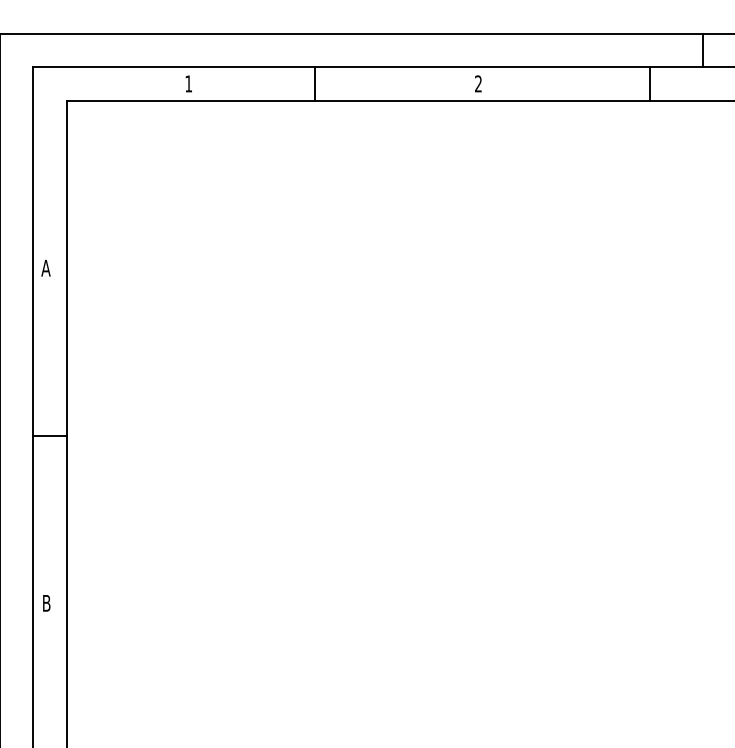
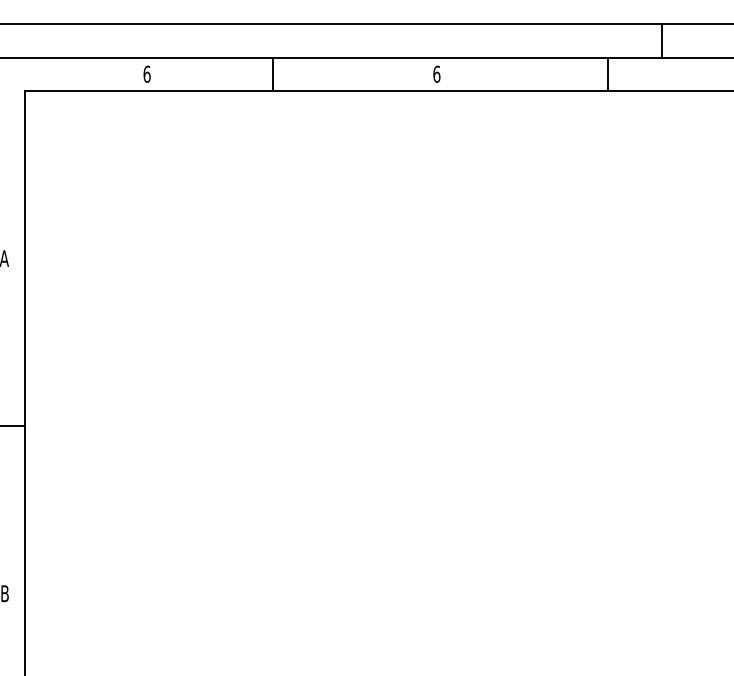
text: (188, 83) -> (146, 73), 1 -> 6
text: (478, 83) -> (436, 73), 2 -> 6

